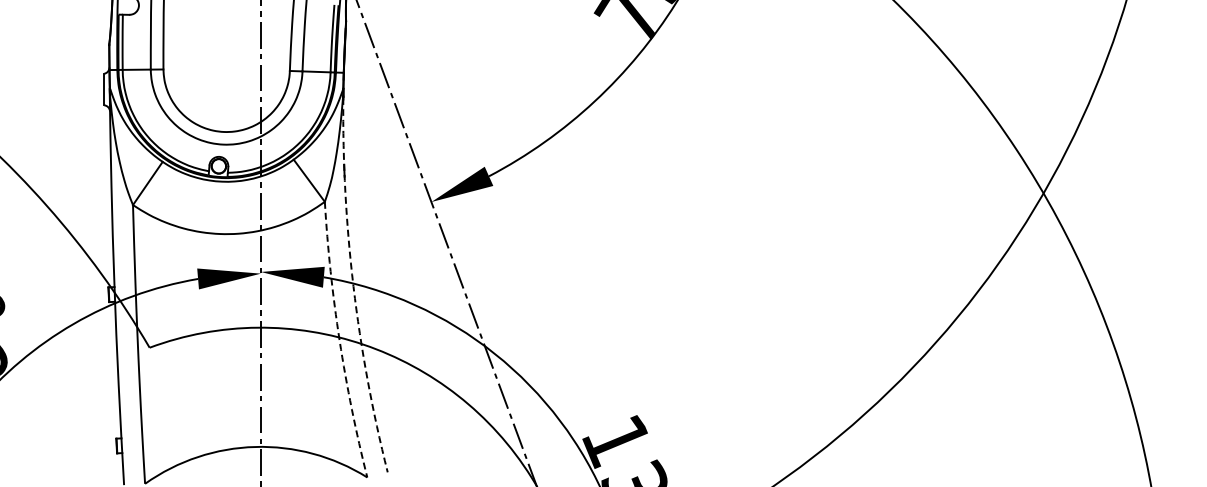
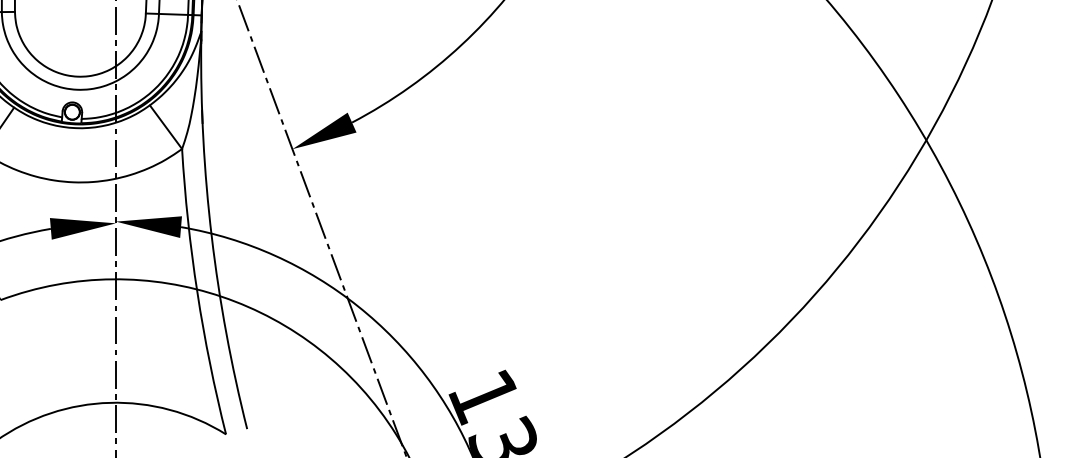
arc: (353, 286) -> (211, 236), dashed -> solid
arc: (339, 340) -> (197, 292), dashed -> solid

